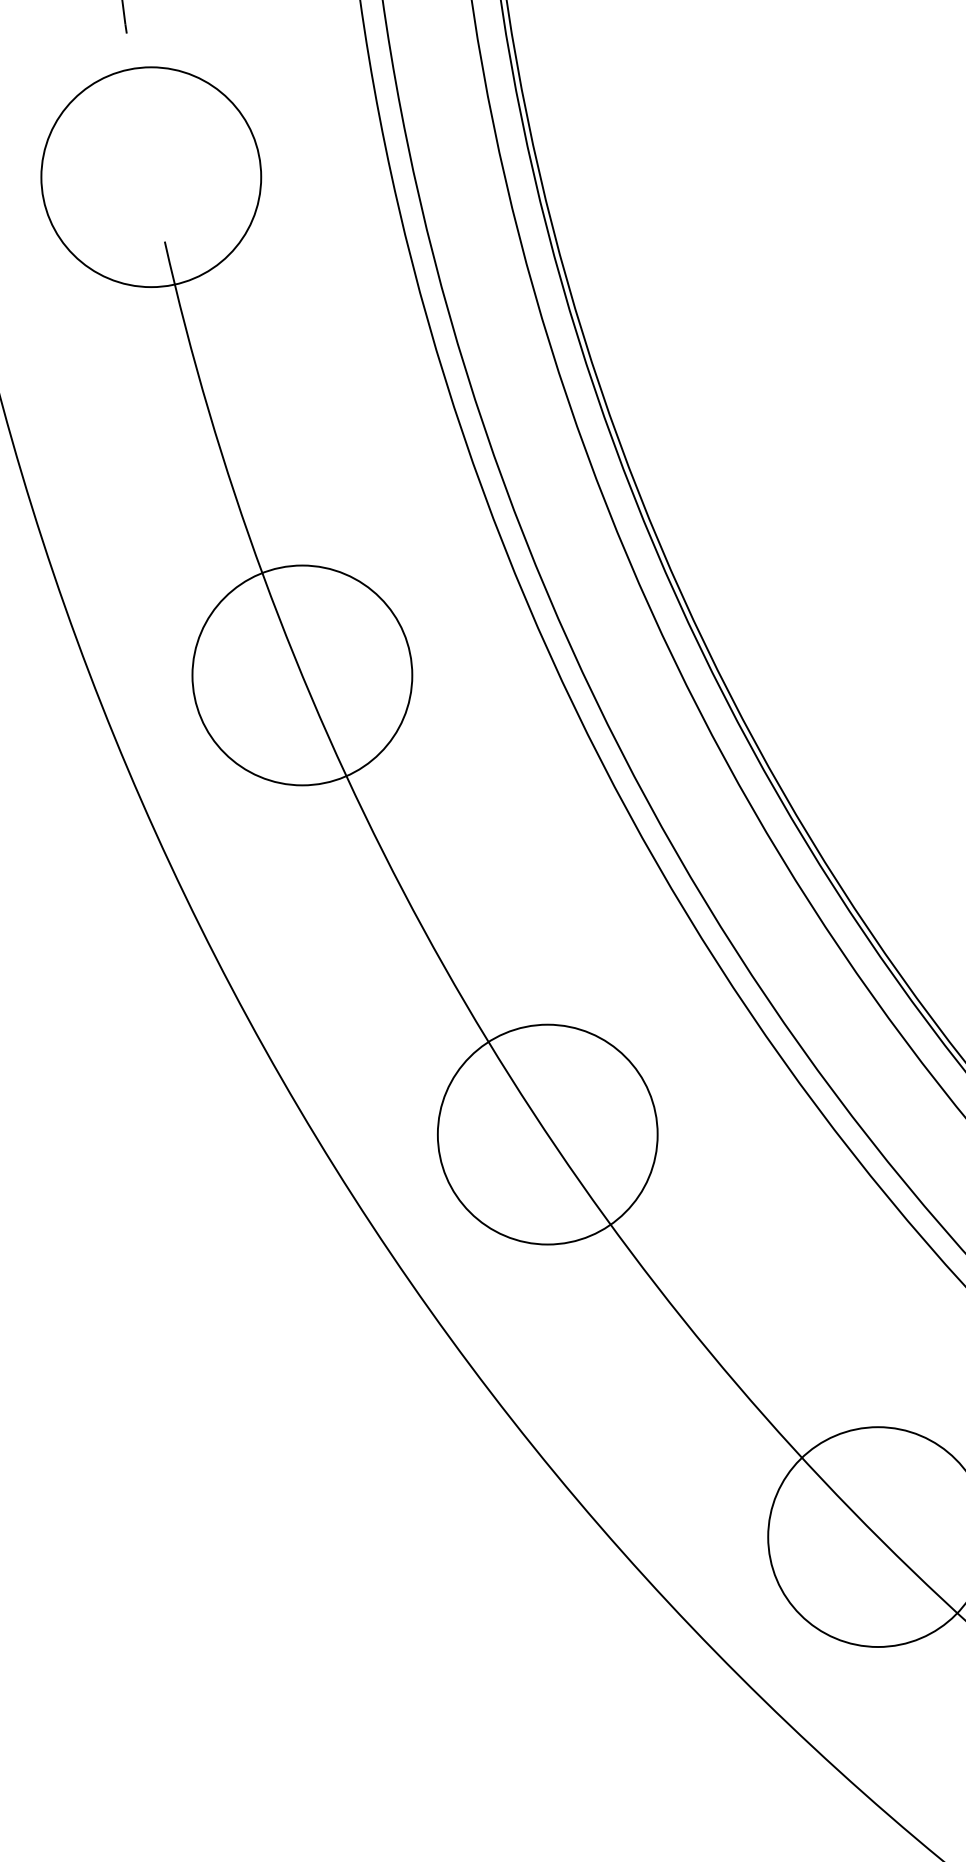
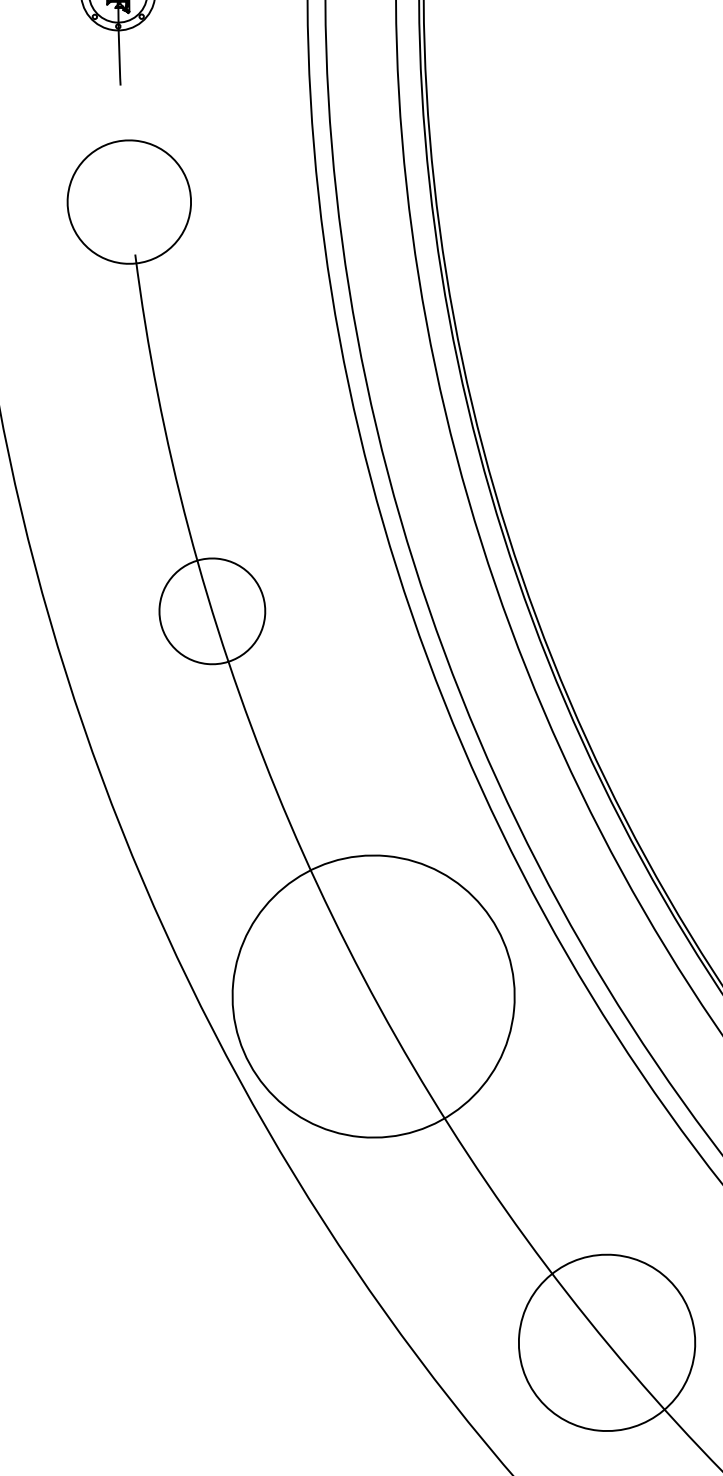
circle: (151, 177) -> (129, 202), size x0.7
circle: (302, 675) -> (212, 611), size x0.6
circle: (547, 1134) -> (373, 996), size x1.6

